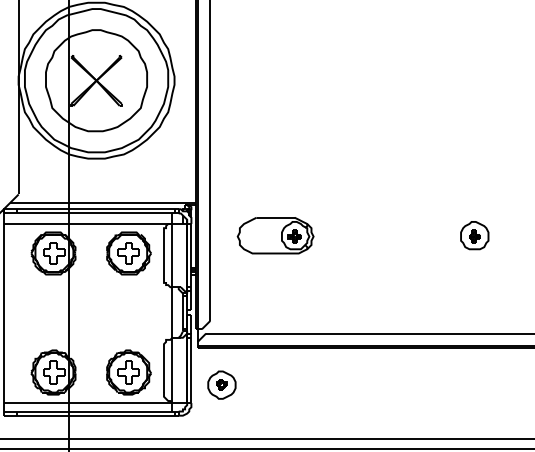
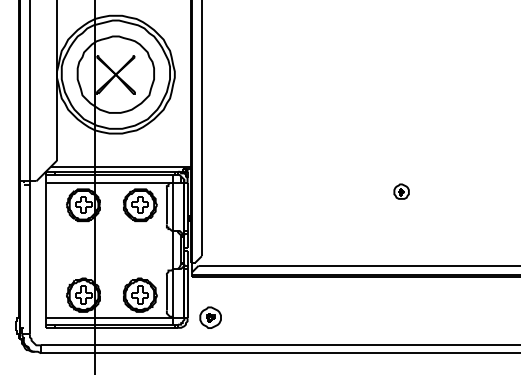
part: (274, 235) -> (250, 191), removed
part: (474, 235) -> (401, 191), size x0.7
part: (221, 384) -> (210, 317), moved

